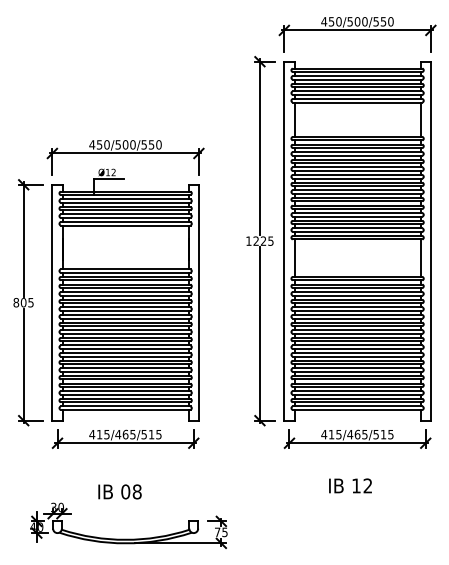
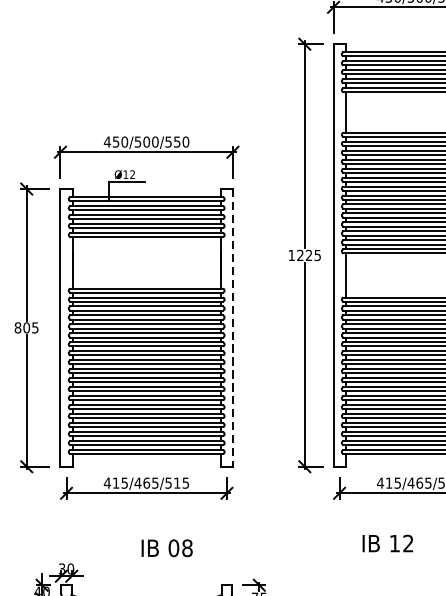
line: (198, 302) -> (232, 327), solid -> dashed
text: (350, 485) -> (387, 543), moved
text: (119, 491) -> (166, 547), moved

